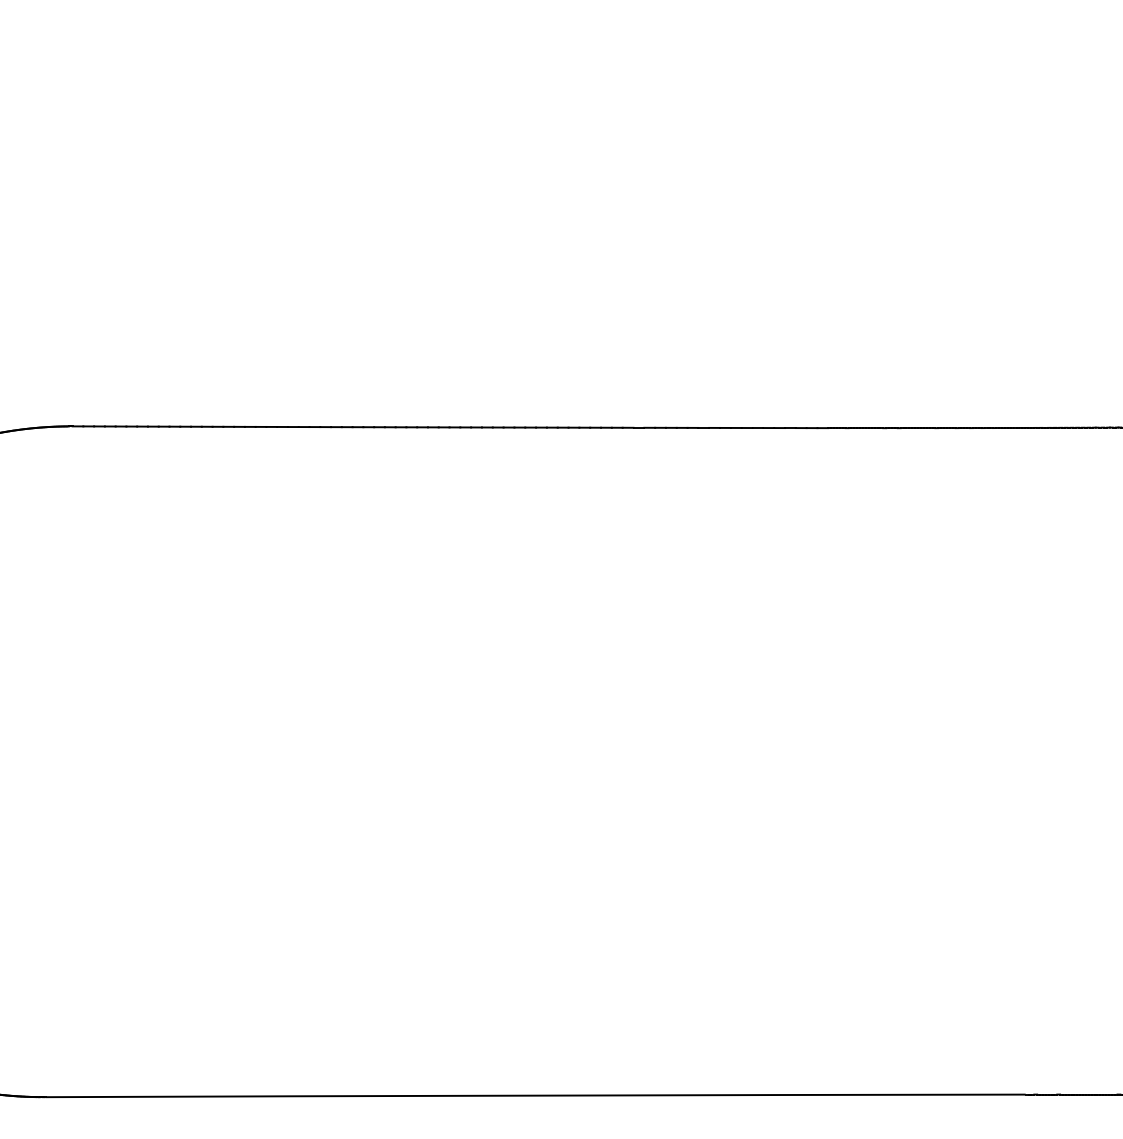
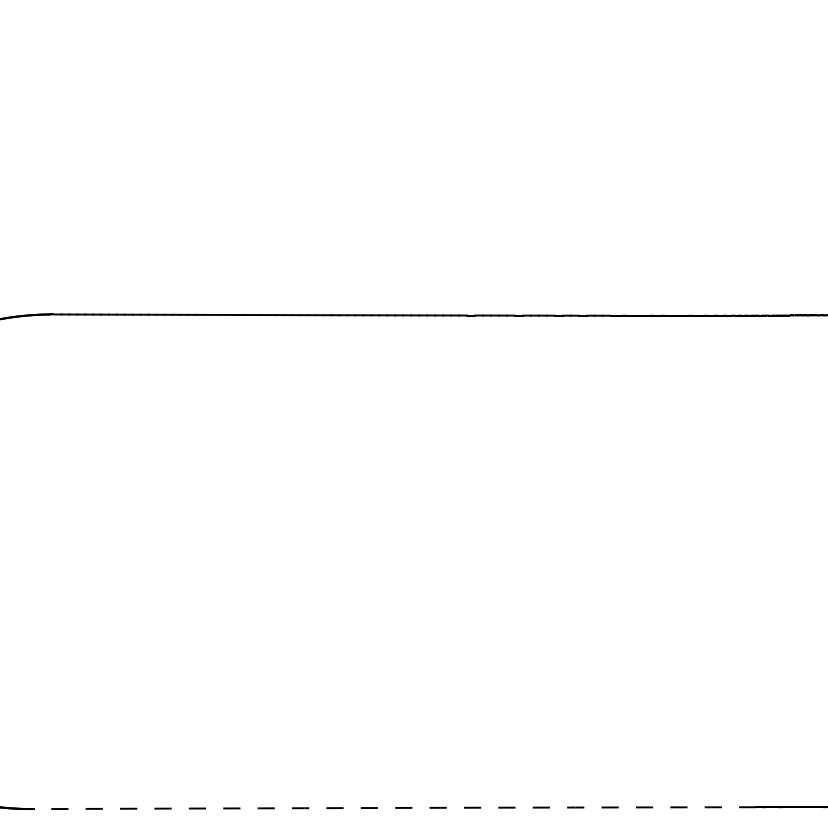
arc: (535, 1095) -> (394, 807), solid -> dashed

